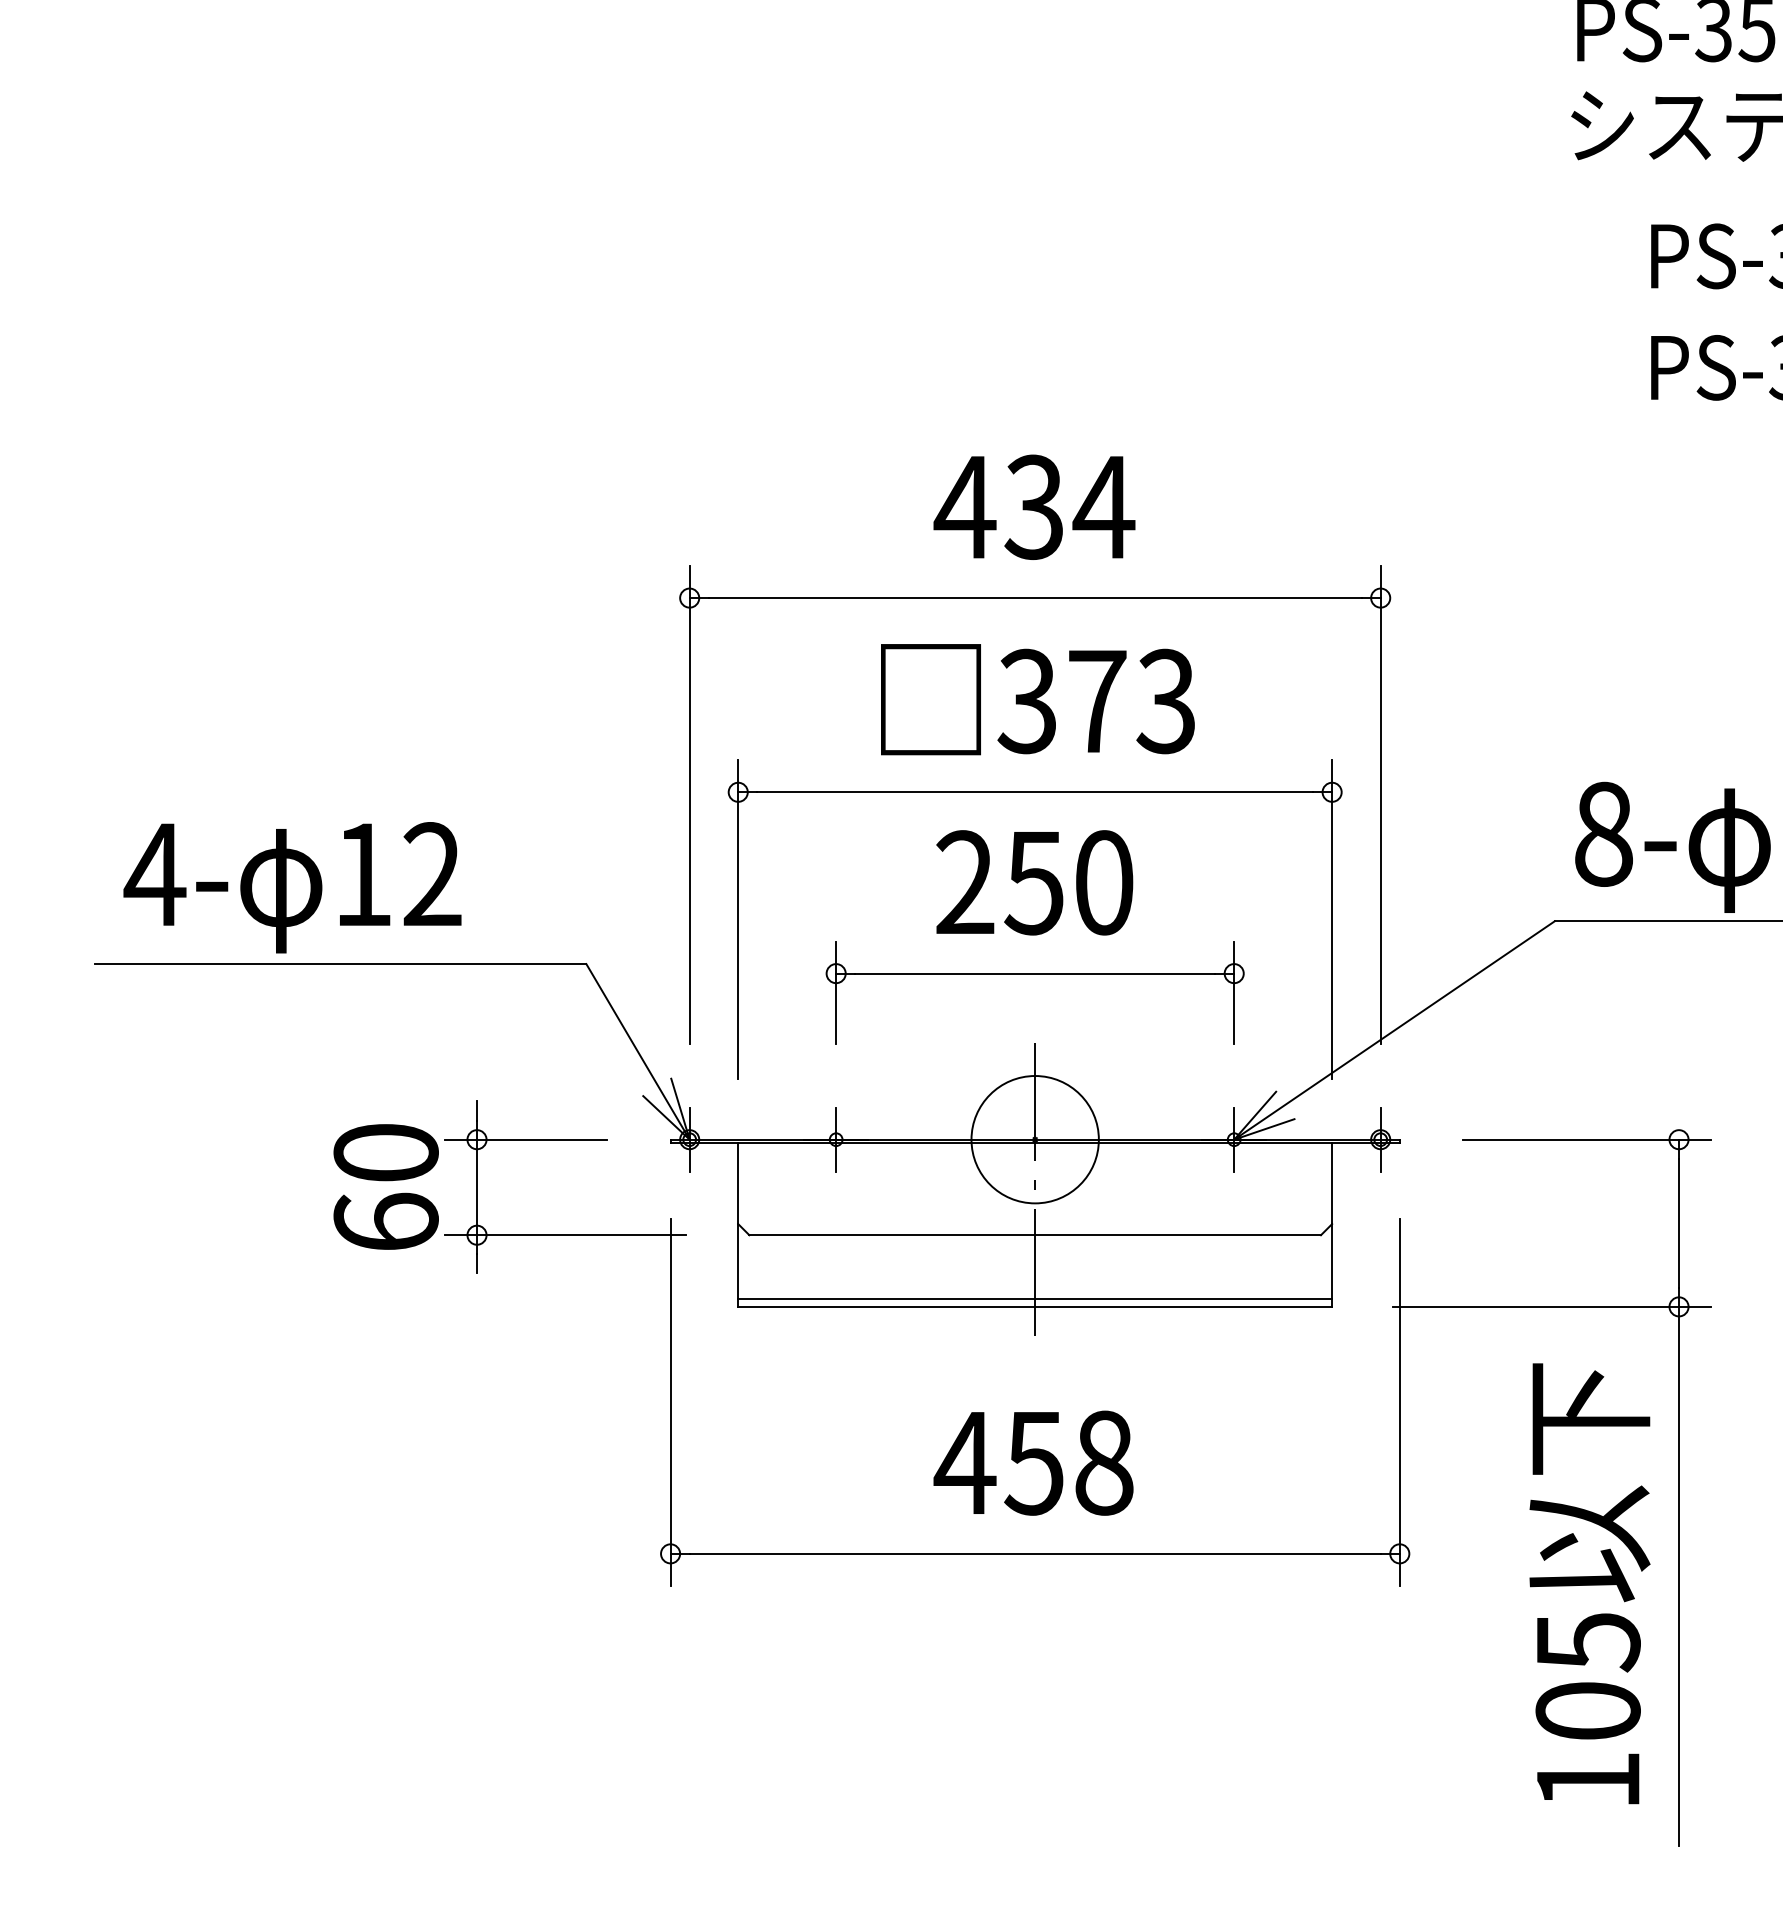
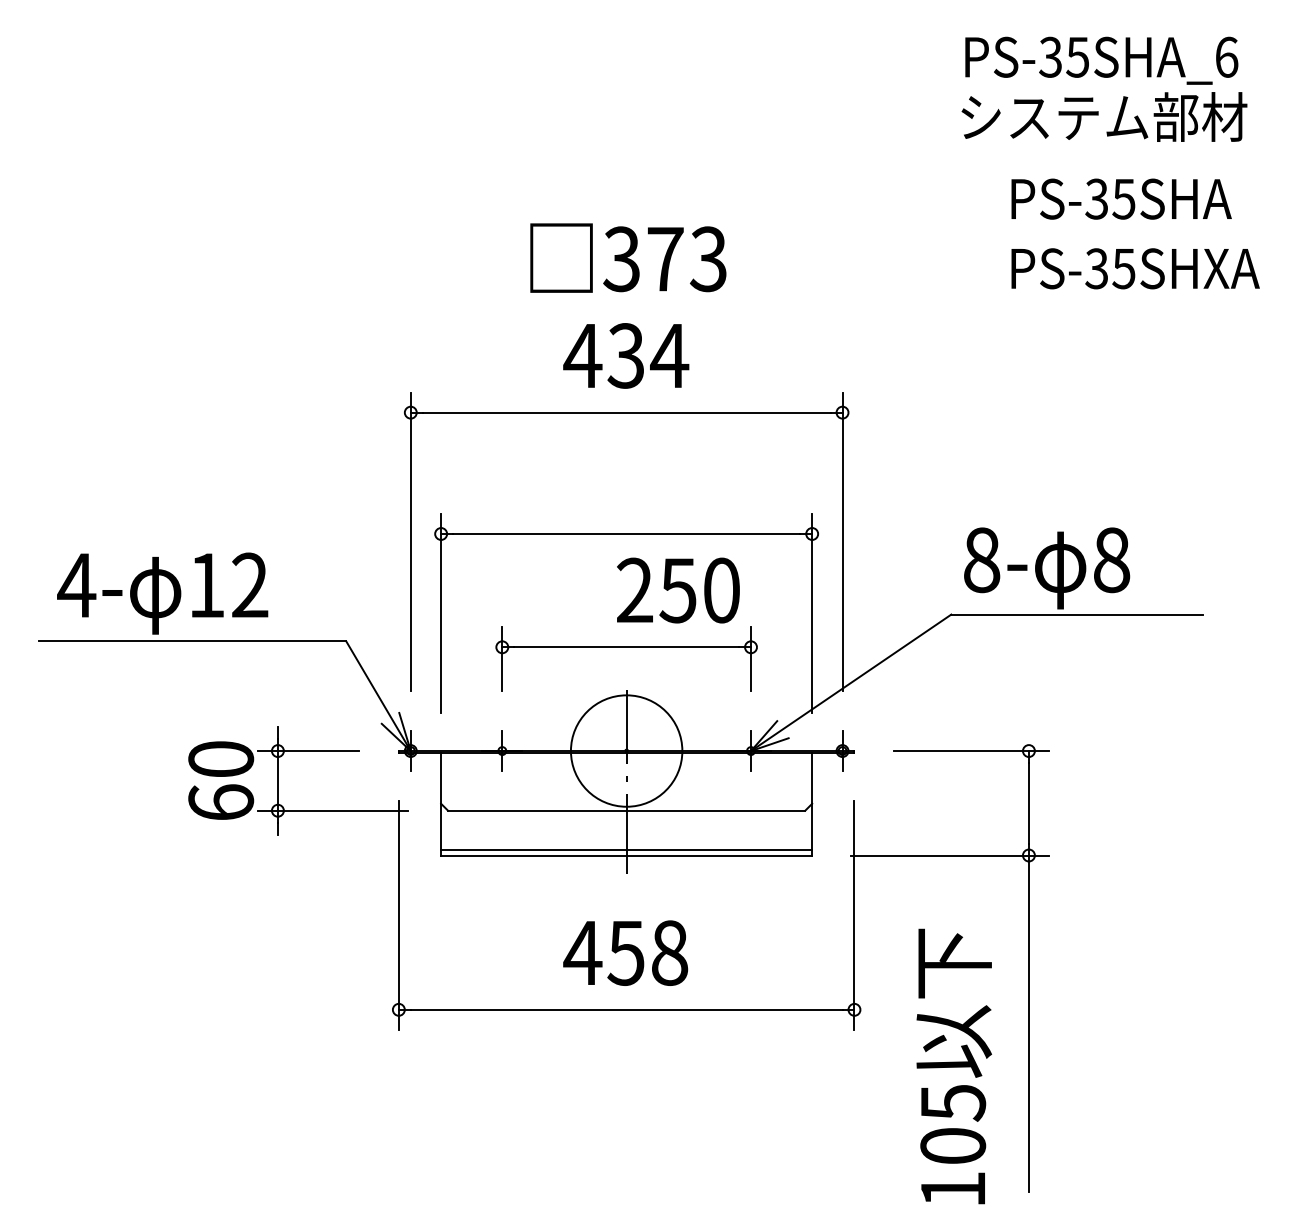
text: (1038, 698) -> (628, 257), moved
text: (1034, 882) -> (678, 590), moved
circle: (1034, 1138) -> (626, 750), size x1.4
text: (1588, 1583) -> (953, 1066), moved

